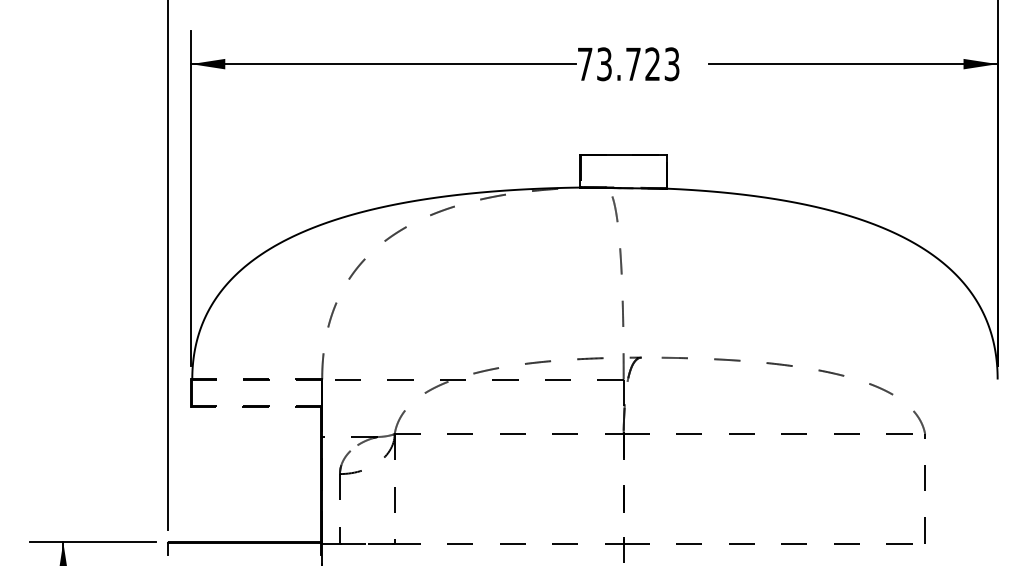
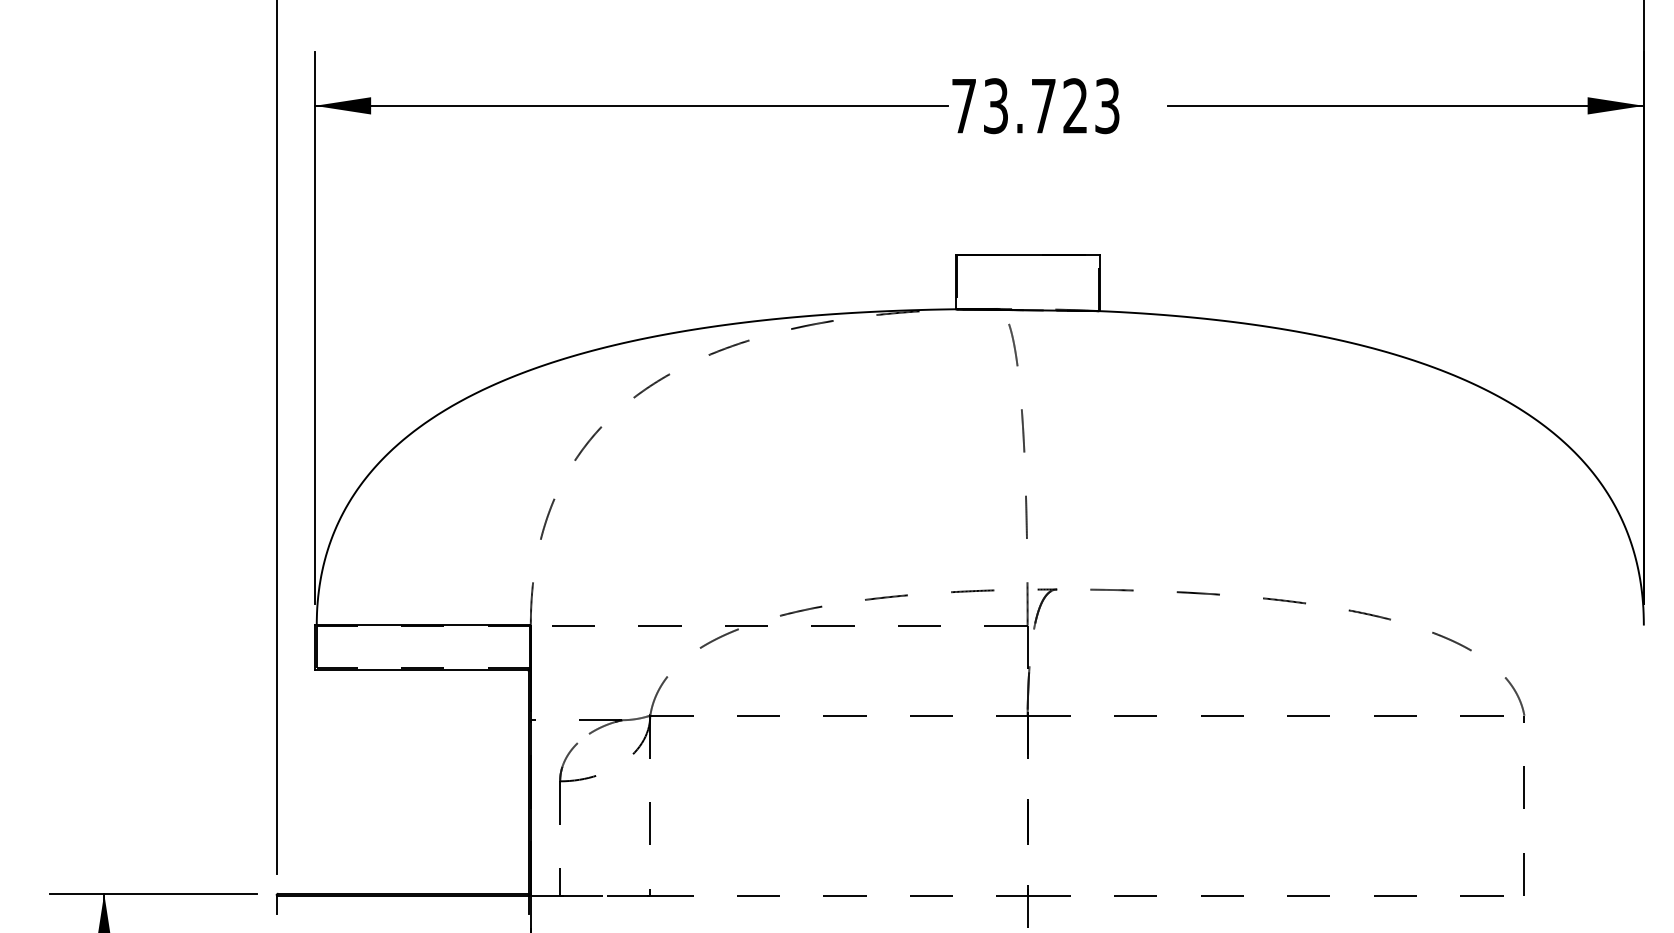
line: (255, 379) -> (420, 625), dashed -> solid
line: (256, 406) -> (422, 670), dashed -> solid

